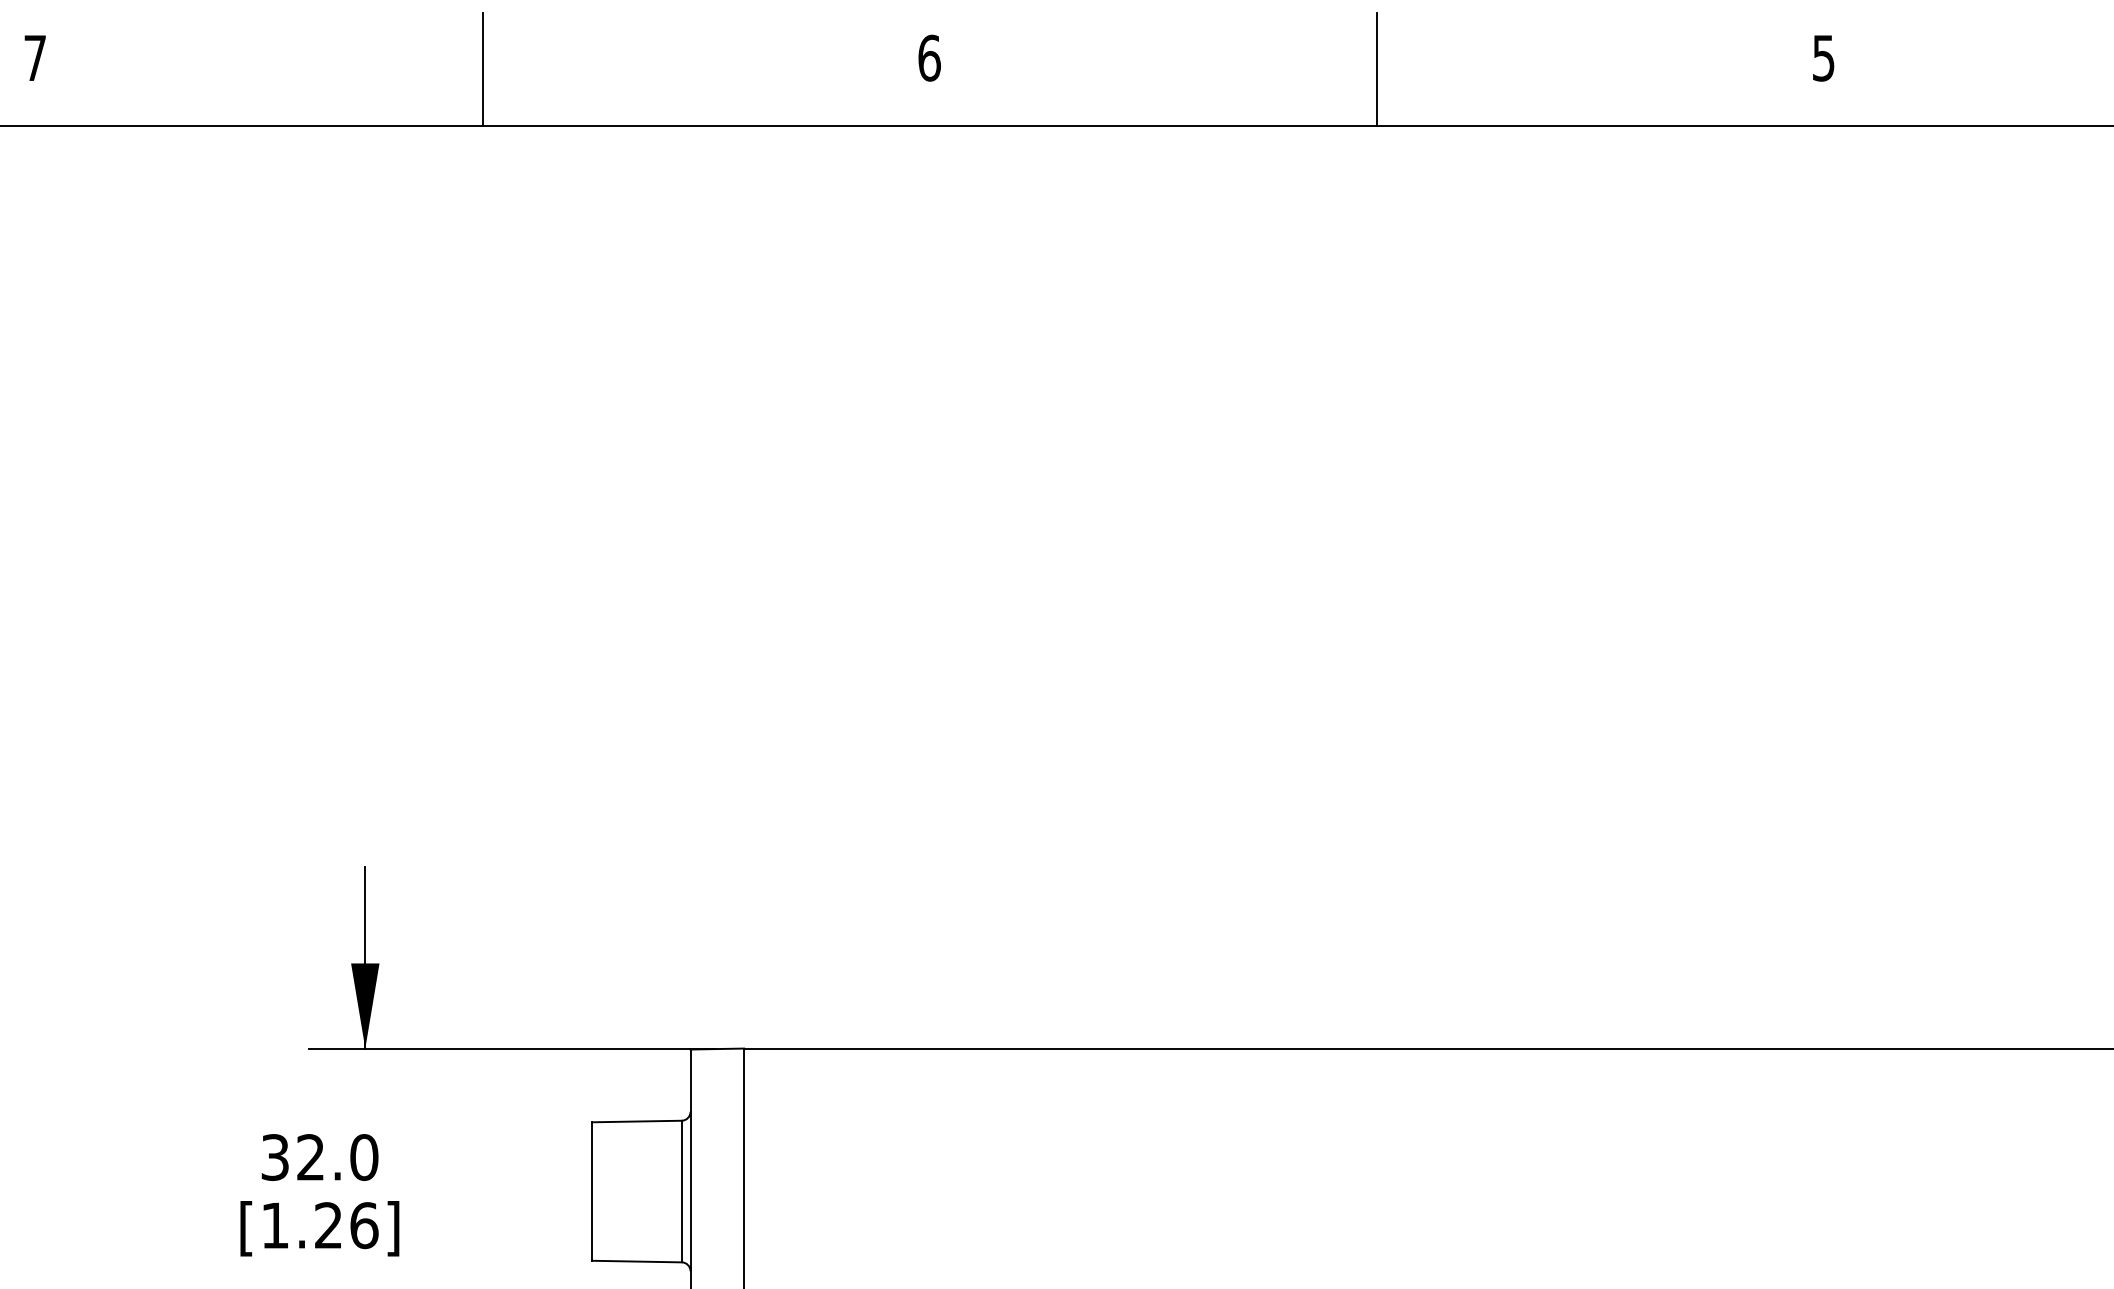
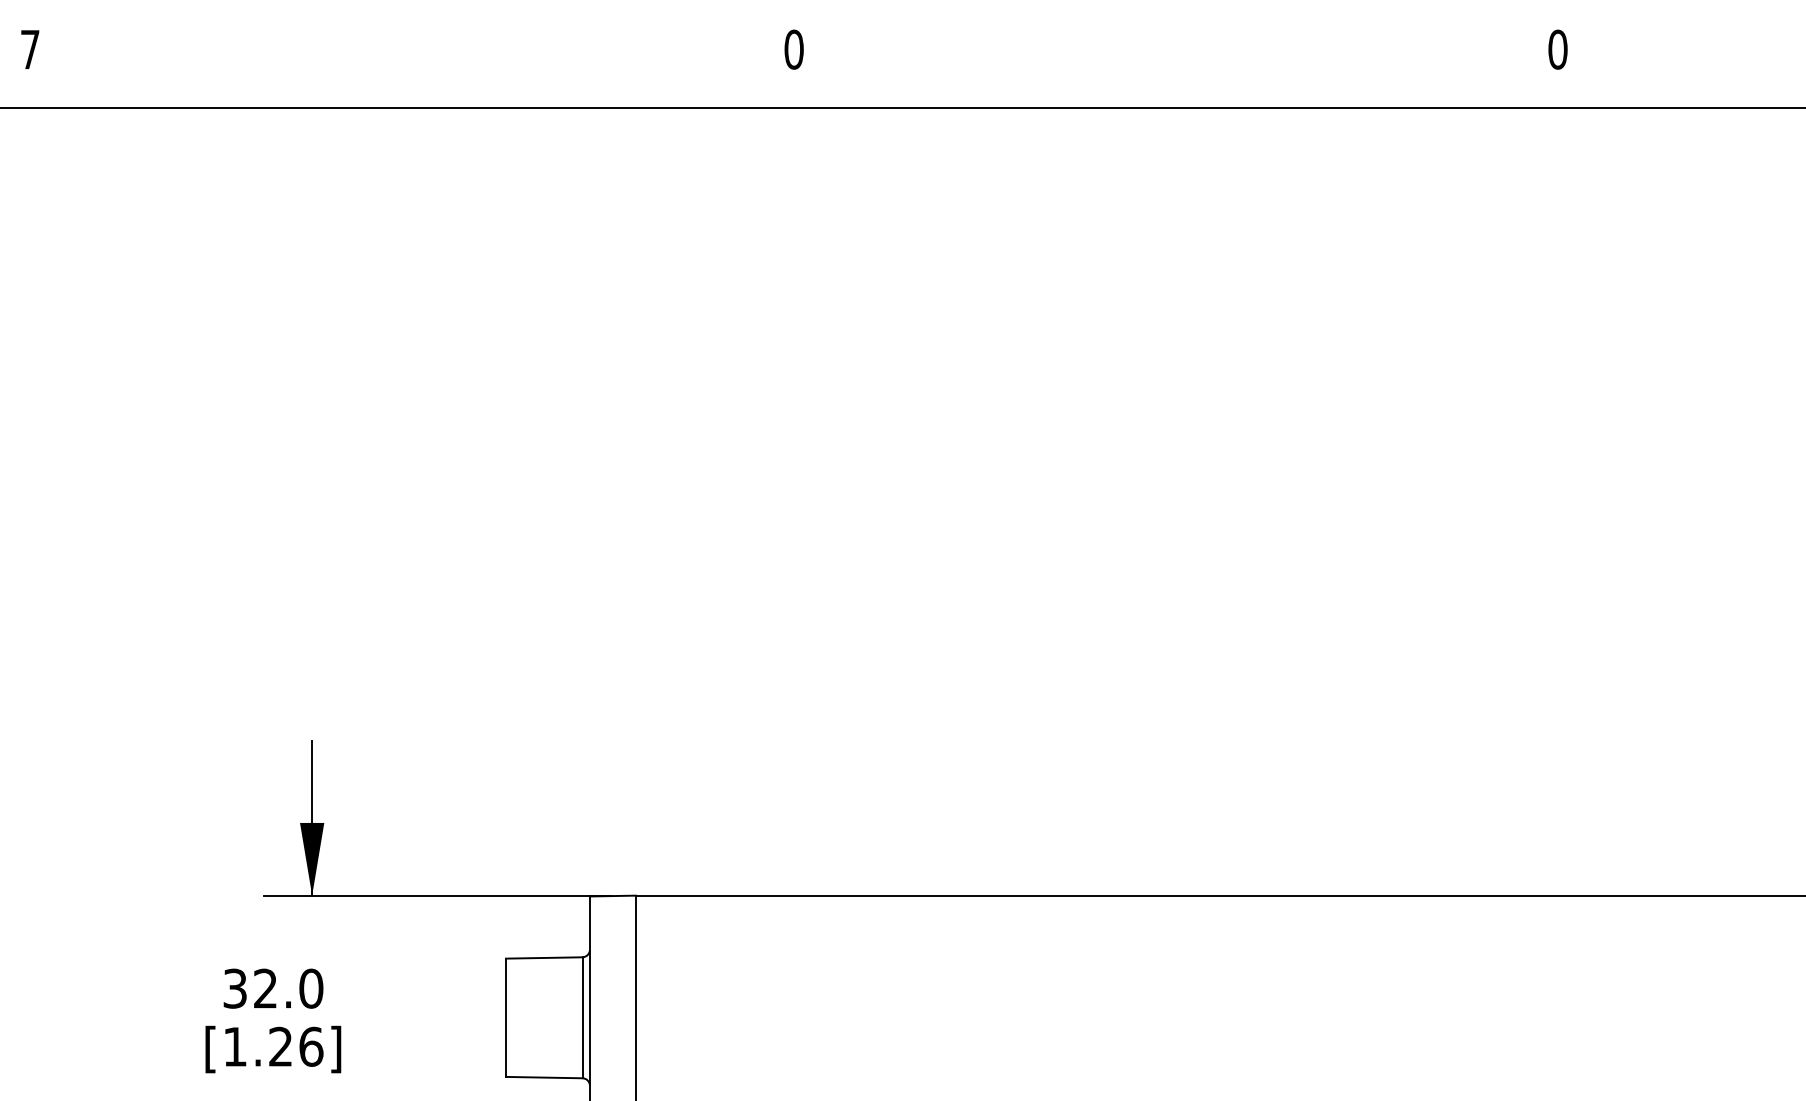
text: (928, 57) -> (793, 49), 6 -> 0
text: (1823, 57) -> (1557, 49), 5 -> 0
line: (482, 68) -> (412, 58), removed
line: (1377, 68) -> (1176, 58), removed

